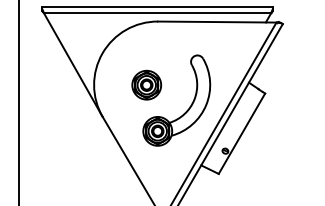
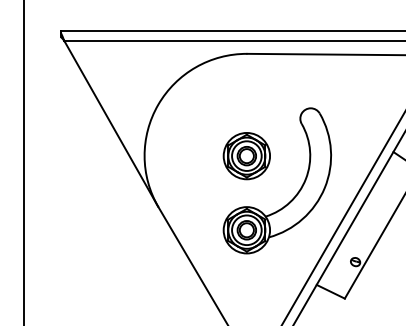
part: (146, 84) -> (246, 154), moved

